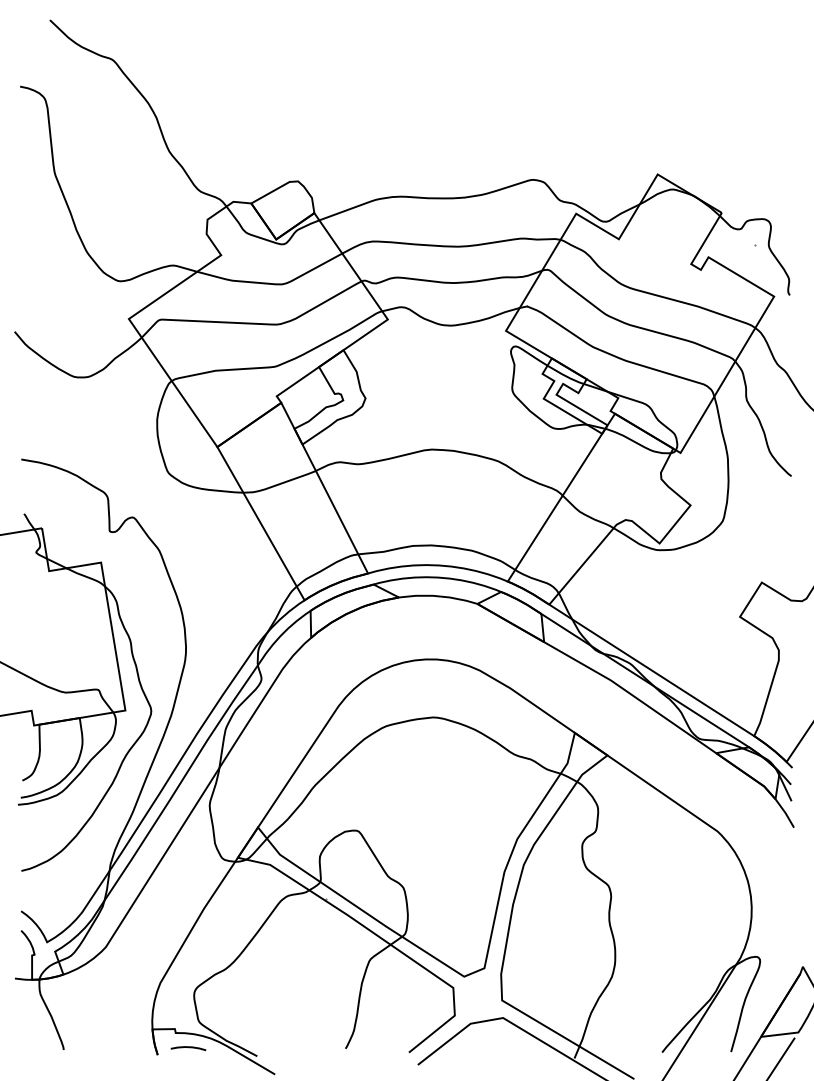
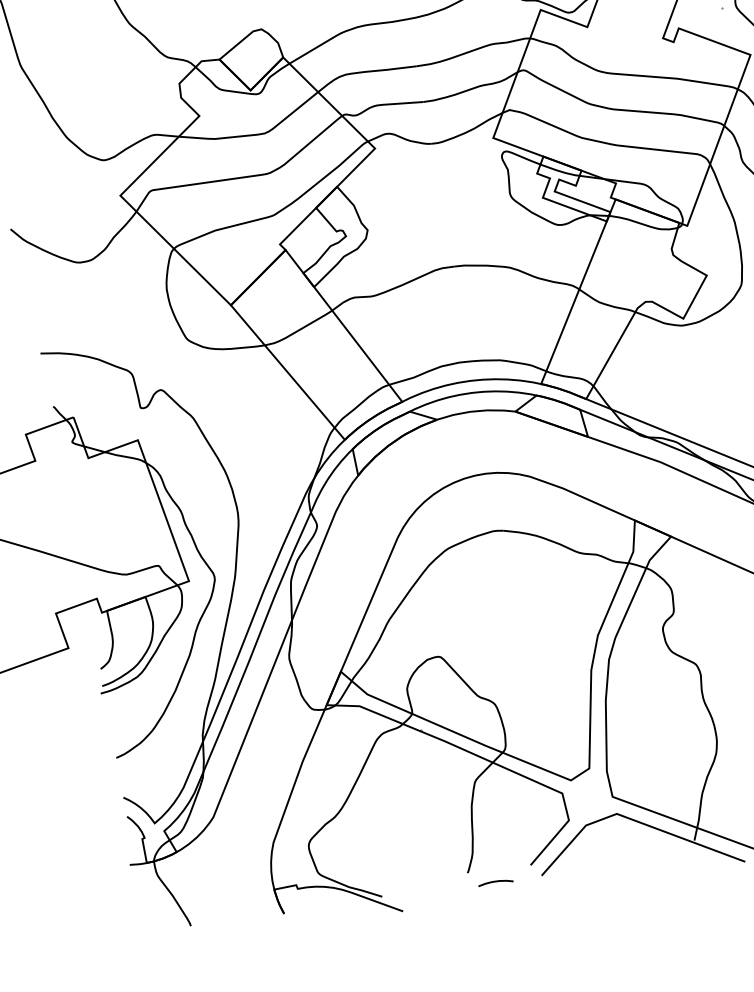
curve: (188, 1048) -> (495, 882), moved

